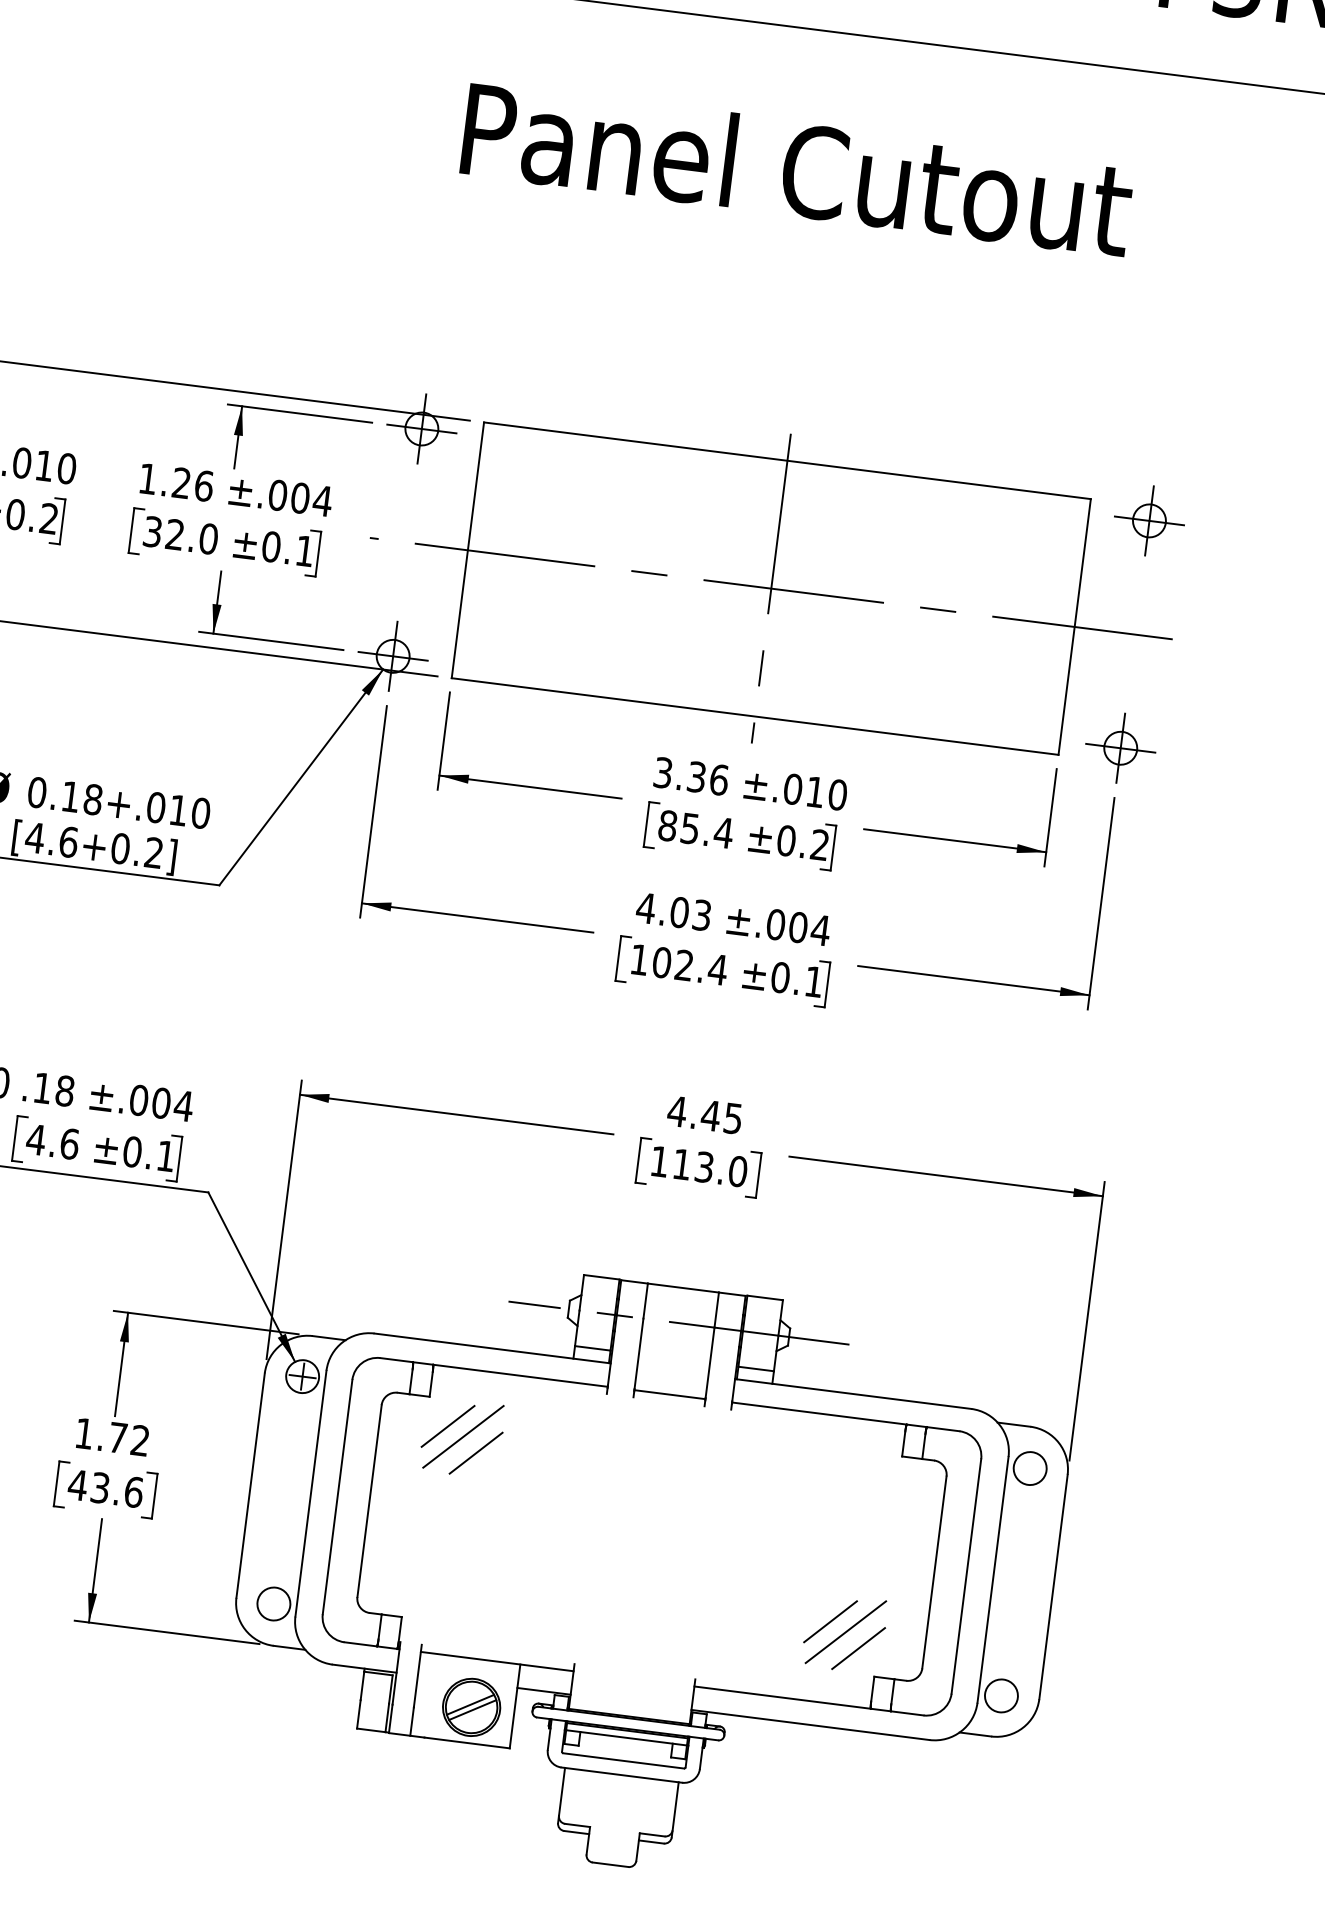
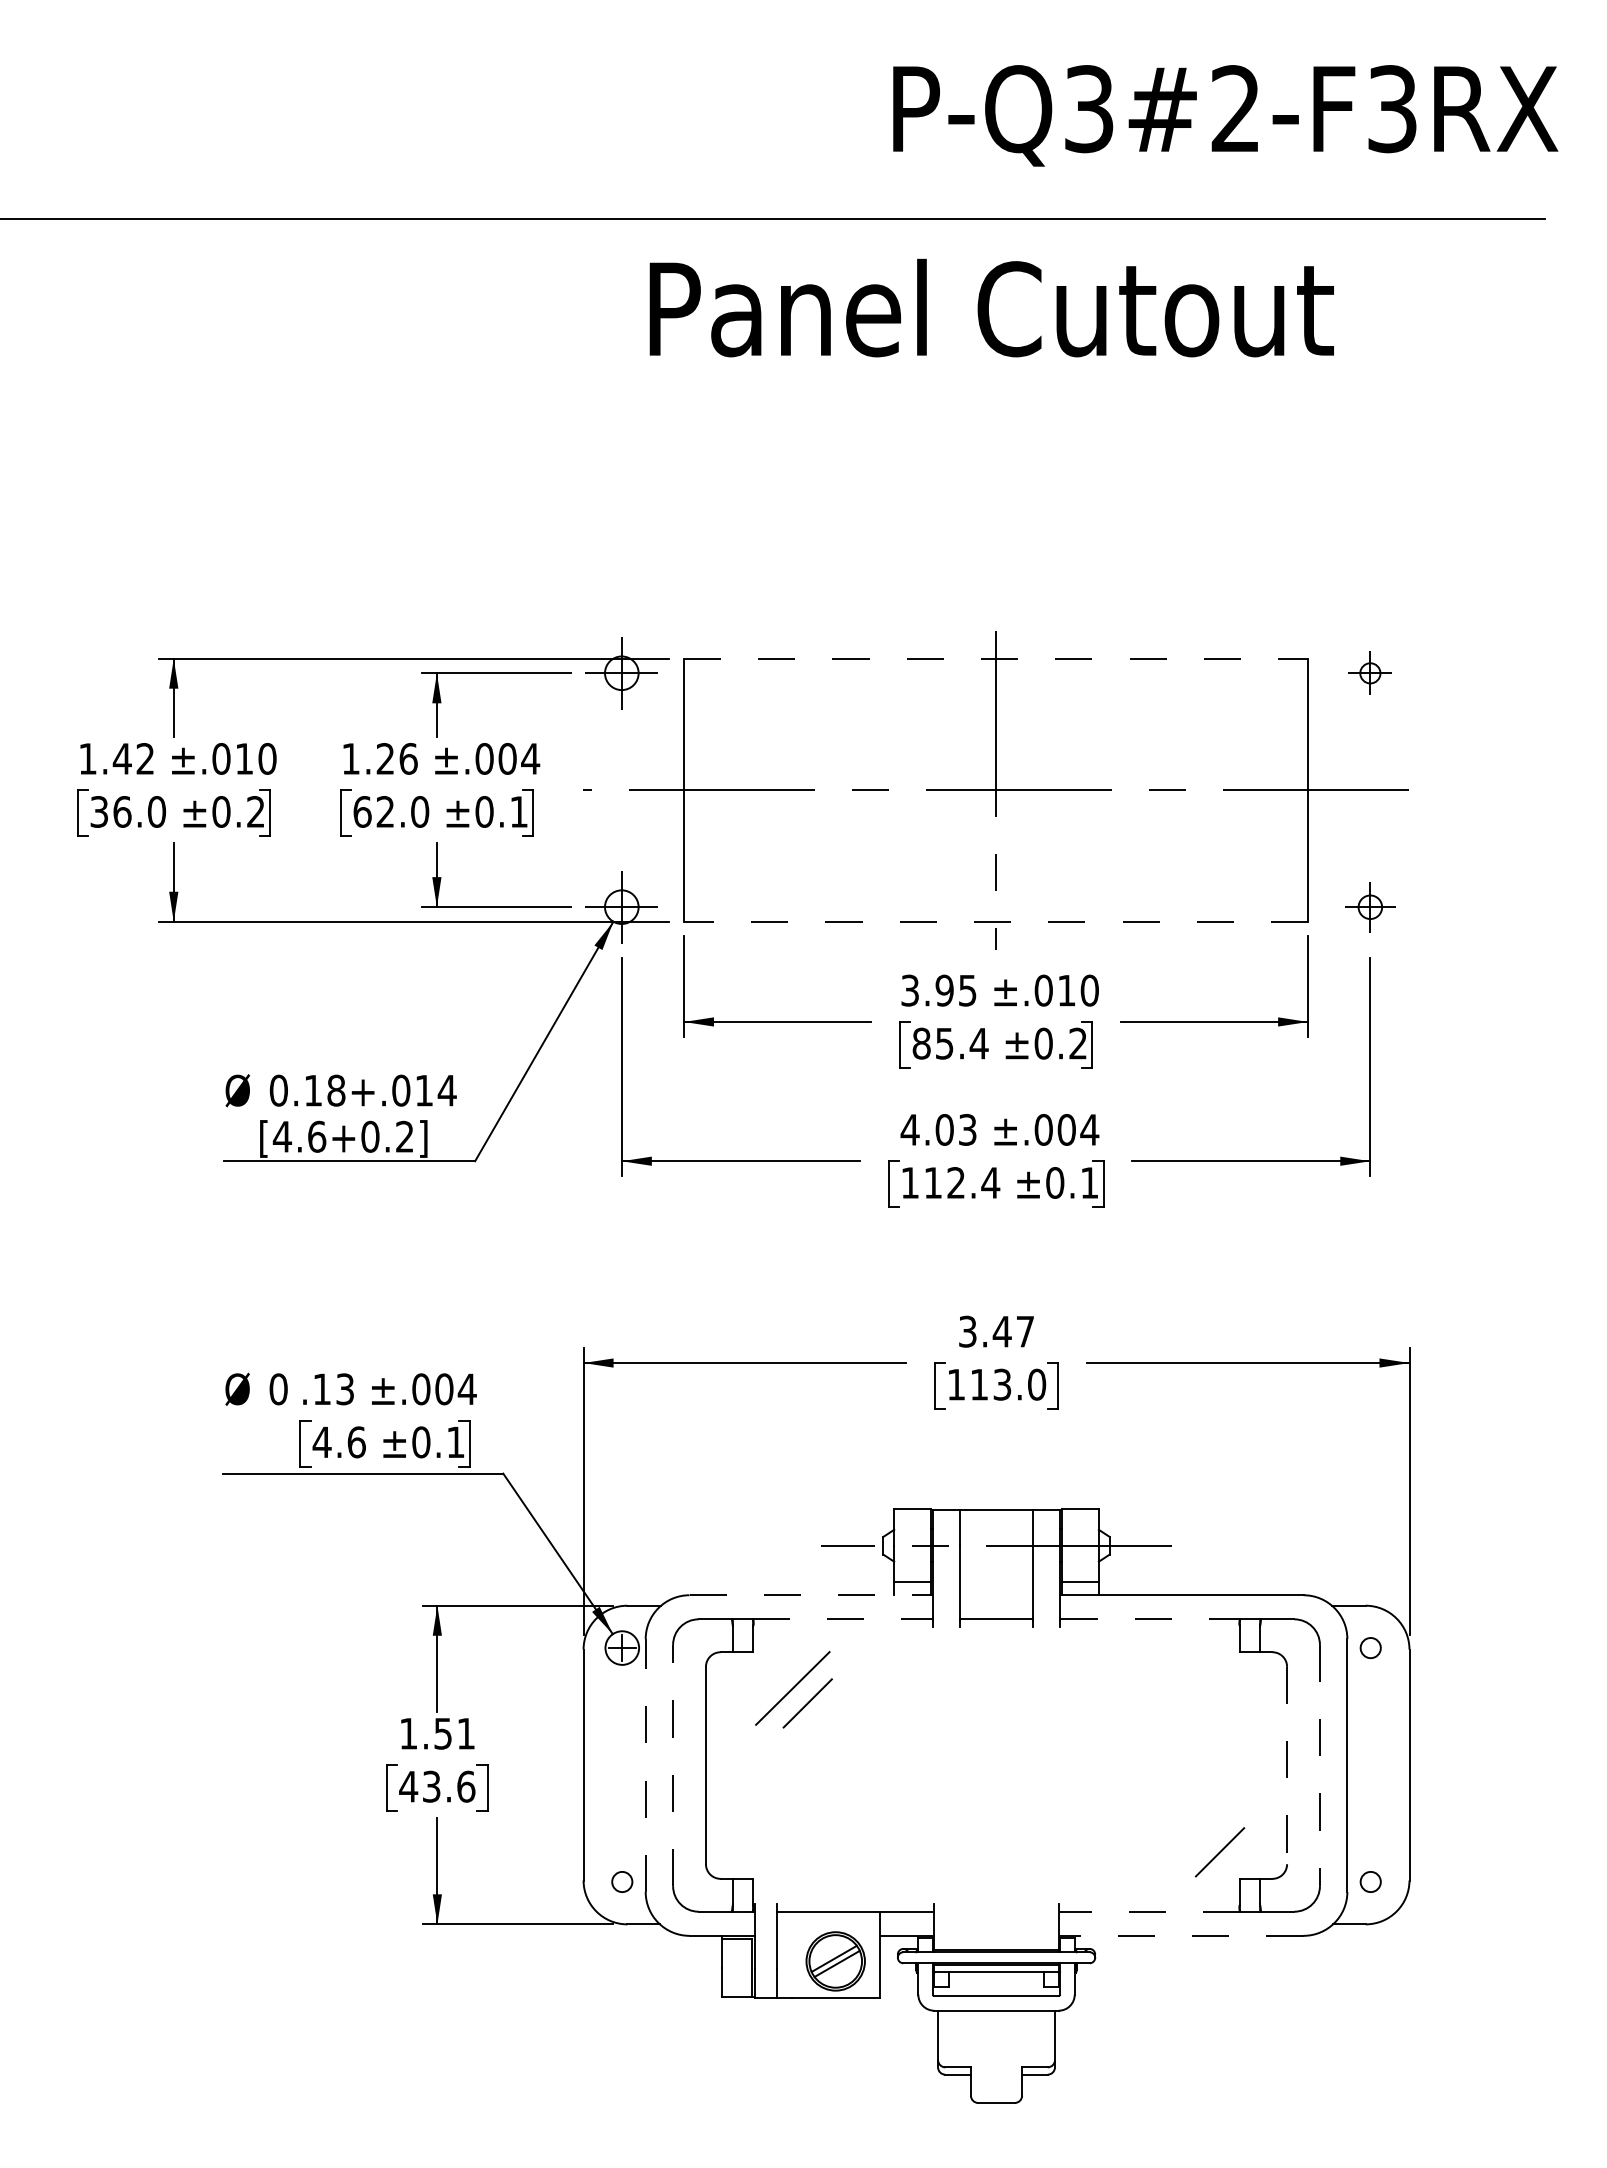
text: (797, 168) -> (991, 307), moved
line: (787, 460) -> (996, 658), solid -> dashed
part: (1149, 521) -> (1370, 673), size x0.6
text: (152, 531) -> (362, 811), 32.0 -> 62.0
line: (754, 716) -> (995, 921), solid -> dashed
part: (1120, 748) -> (1370, 907), size x0.7
text: (707, 778) -> (955, 990), 3.36 -> 3.95
text: (200, 813) -> (446, 1090), 0.18+.010 -> 0.18+.014
text: (662, 962) -> (933, 1182), 102.4 -> 112.4
text: (65, 1091) -> (345, 1389), .18 -> .13
text: (704, 1114) -> (995, 1331), 4.45 -> 3.47
line: (493, 1348) -> (811, 1595), solid -> dashed
line: (520, 1375) -> (842, 1619), solid -> dashed
line: (819, 1413) -> (1150, 1619), solid -> dashed
line: (447, 1425) -> (775, 1679), removed
text: (129, 1439) -> (454, 1733), 1.72 -> 1.51
circle: (1030, 1467) -> (1370, 1647), size x0.6
line: (310, 1493) -> (645, 1765), solid -> dashed
line: (337, 1497) -> (673, 1765), solid -> dashed
line: (934, 1572) -> (1287, 1765), solid -> dashed
line: (965, 1576) -> (1319, 1765), solid -> dashed
circle: (274, 1603) -> (622, 1881), size x0.6
line: (830, 1621) -> (1188, 1828), removed
line: (845, 1631) -> (1204, 1836), removed
circle: (1001, 1695) -> (1370, 1881), size x0.6
line: (782, 1697) -> (1149, 1911), solid -> dashed
line: (809, 1724) -> (1180, 1935), solid -> dashed

